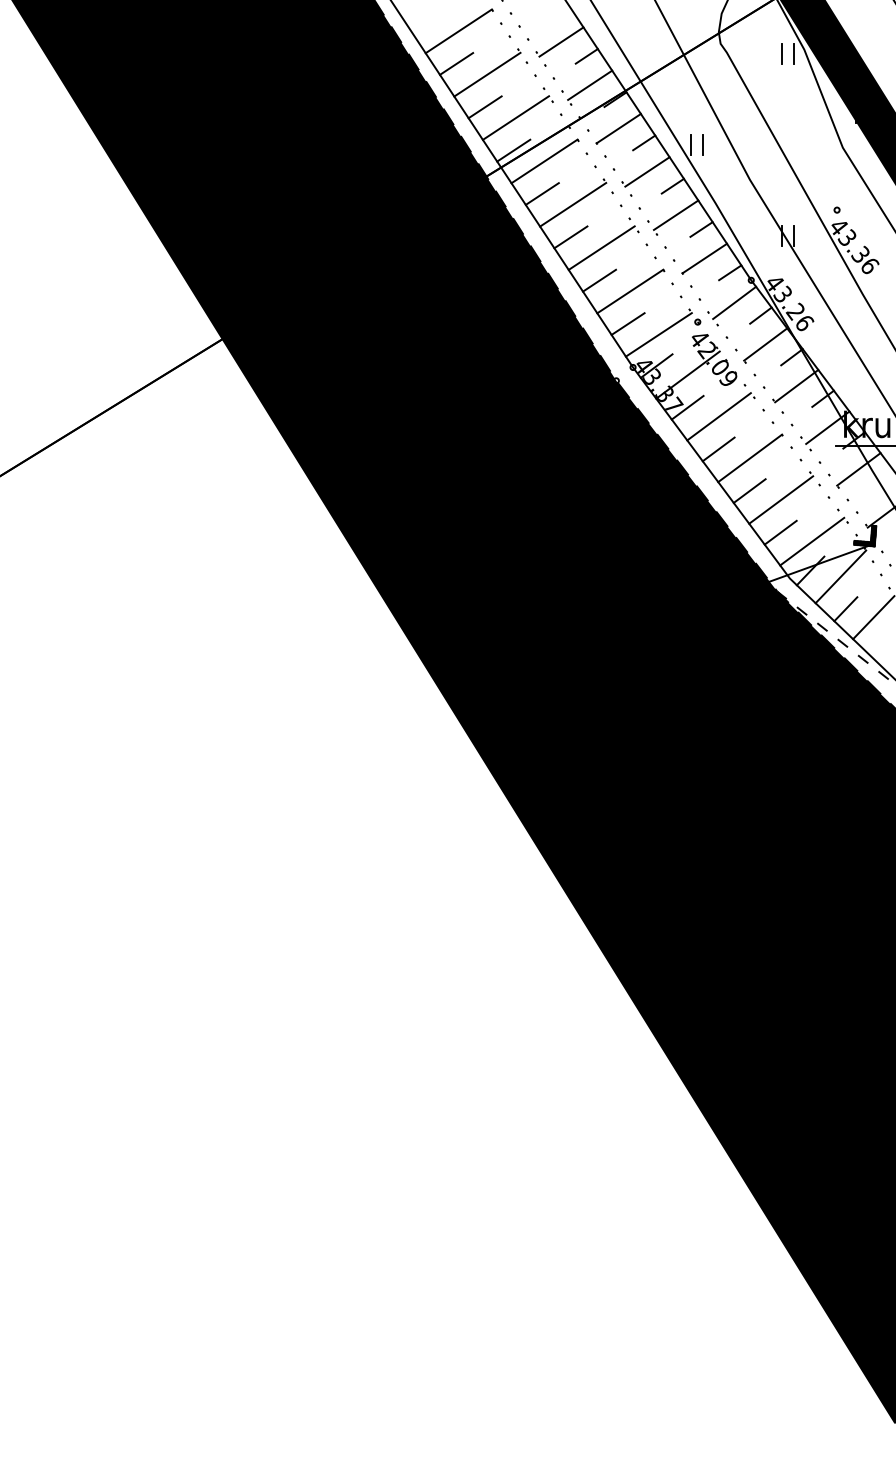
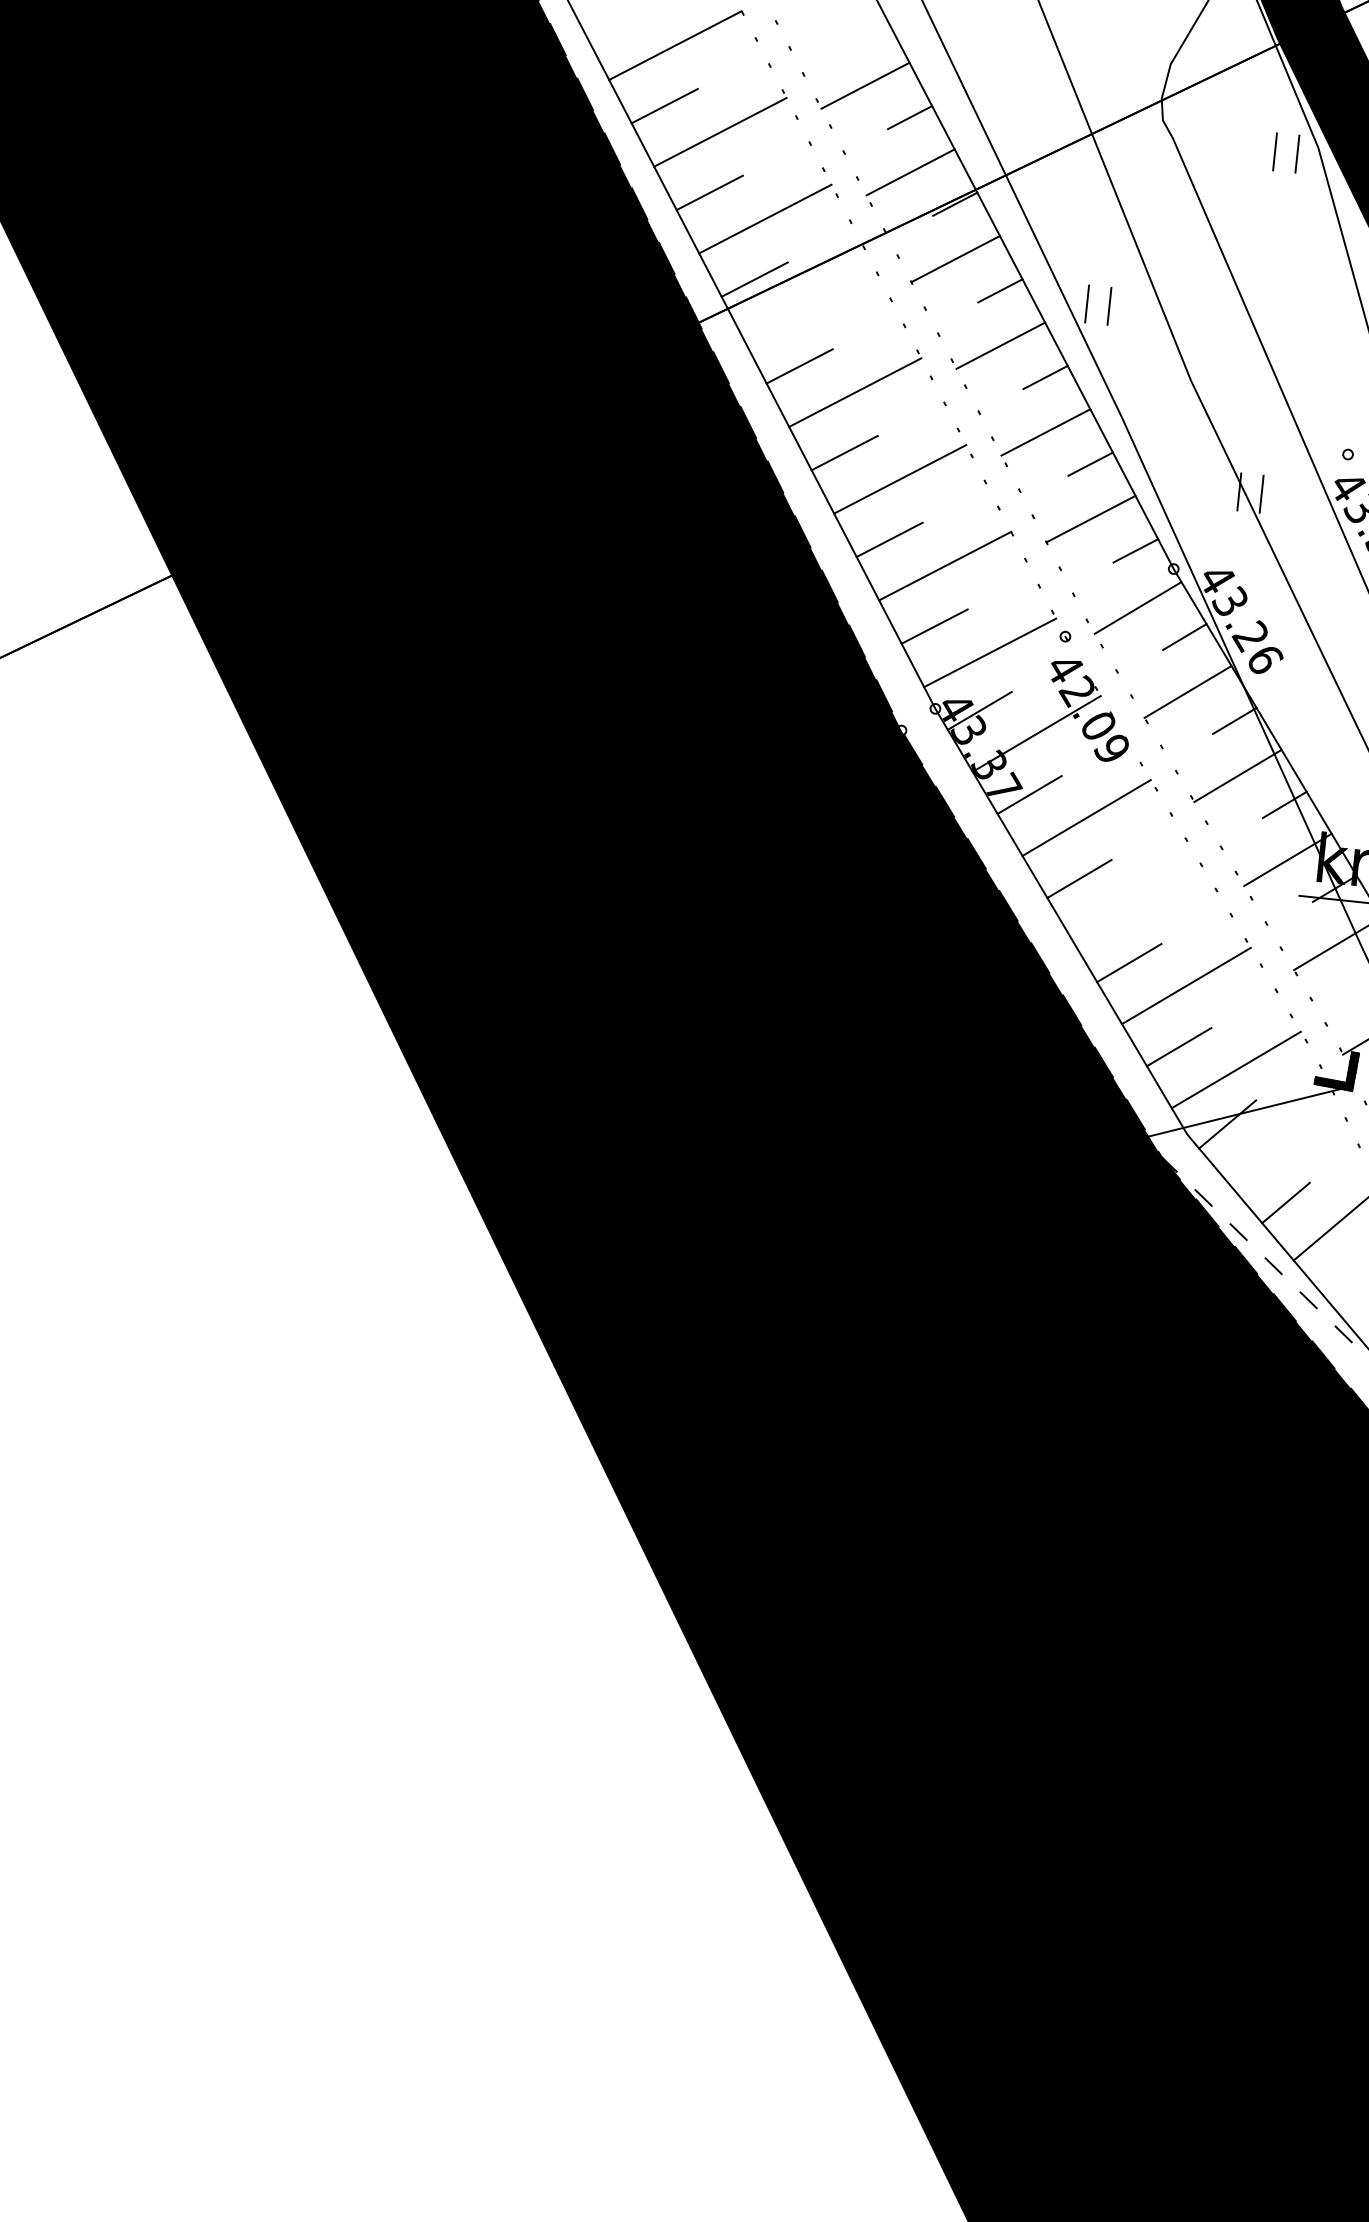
line: (544, 161) -> (810, 305), removed
line: (749, 458) -> (1135, 902), removed
line: (840, 576) -> (1282, 1140), removed

